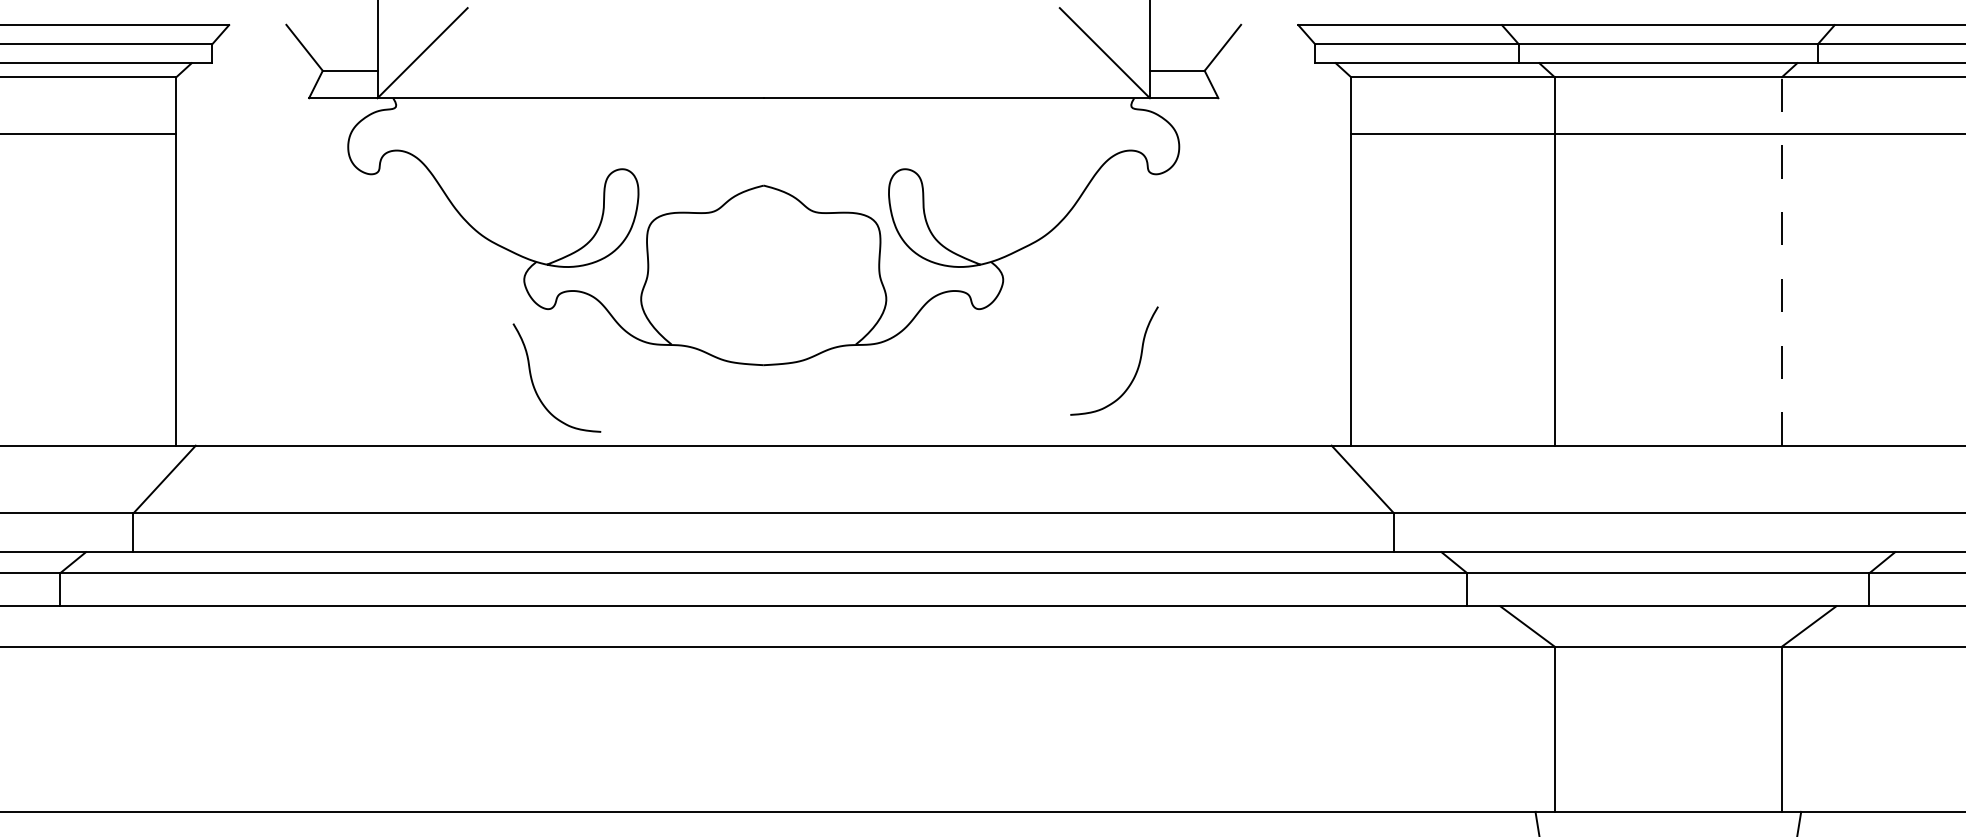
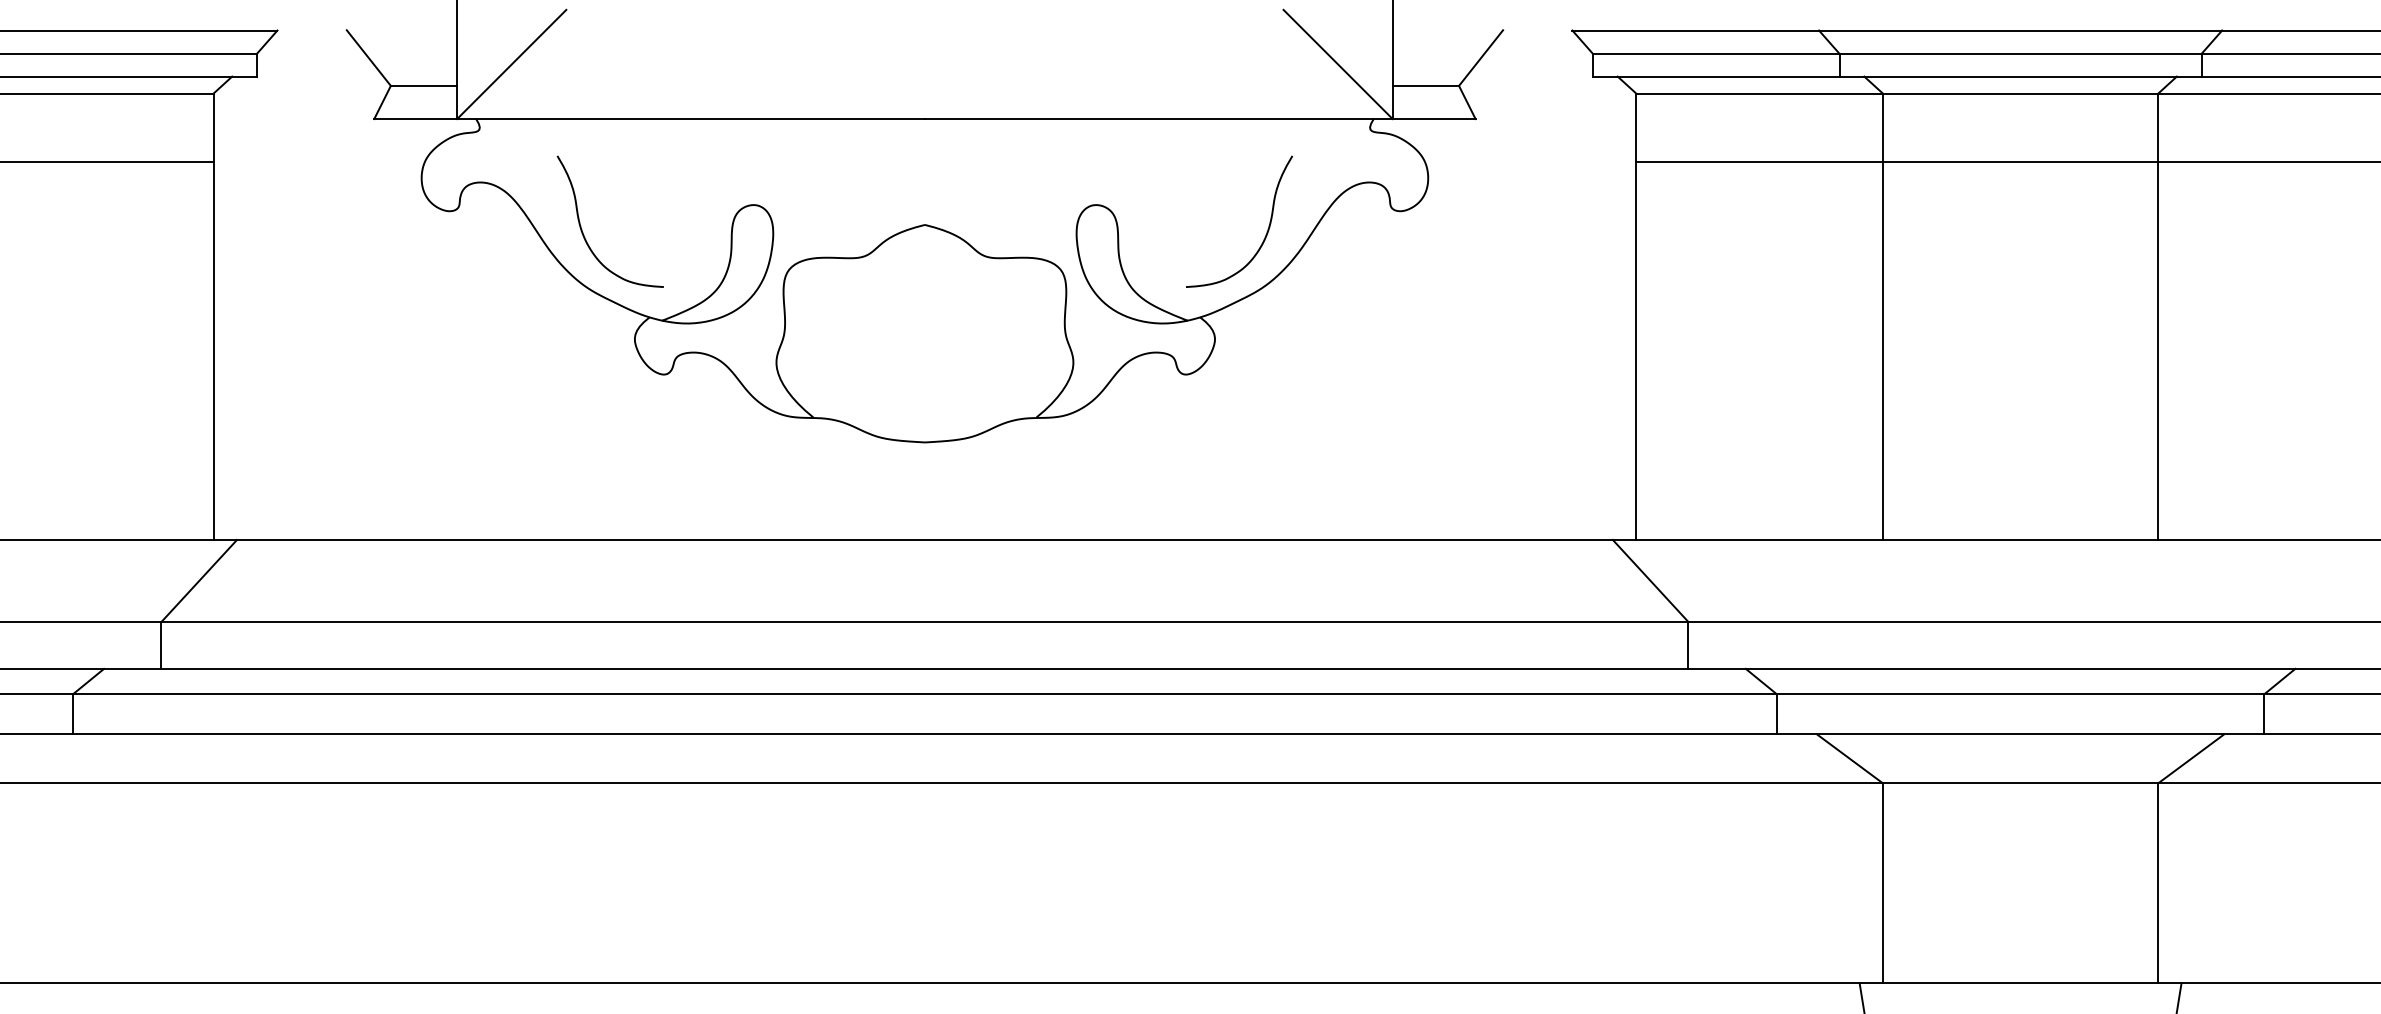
line: (1782, 260) -> (2158, 315), dashed -> solid
curve: (1137, 366) -> (1267, 228), moved
curve: (535, 387) -> (584, 233), moved

